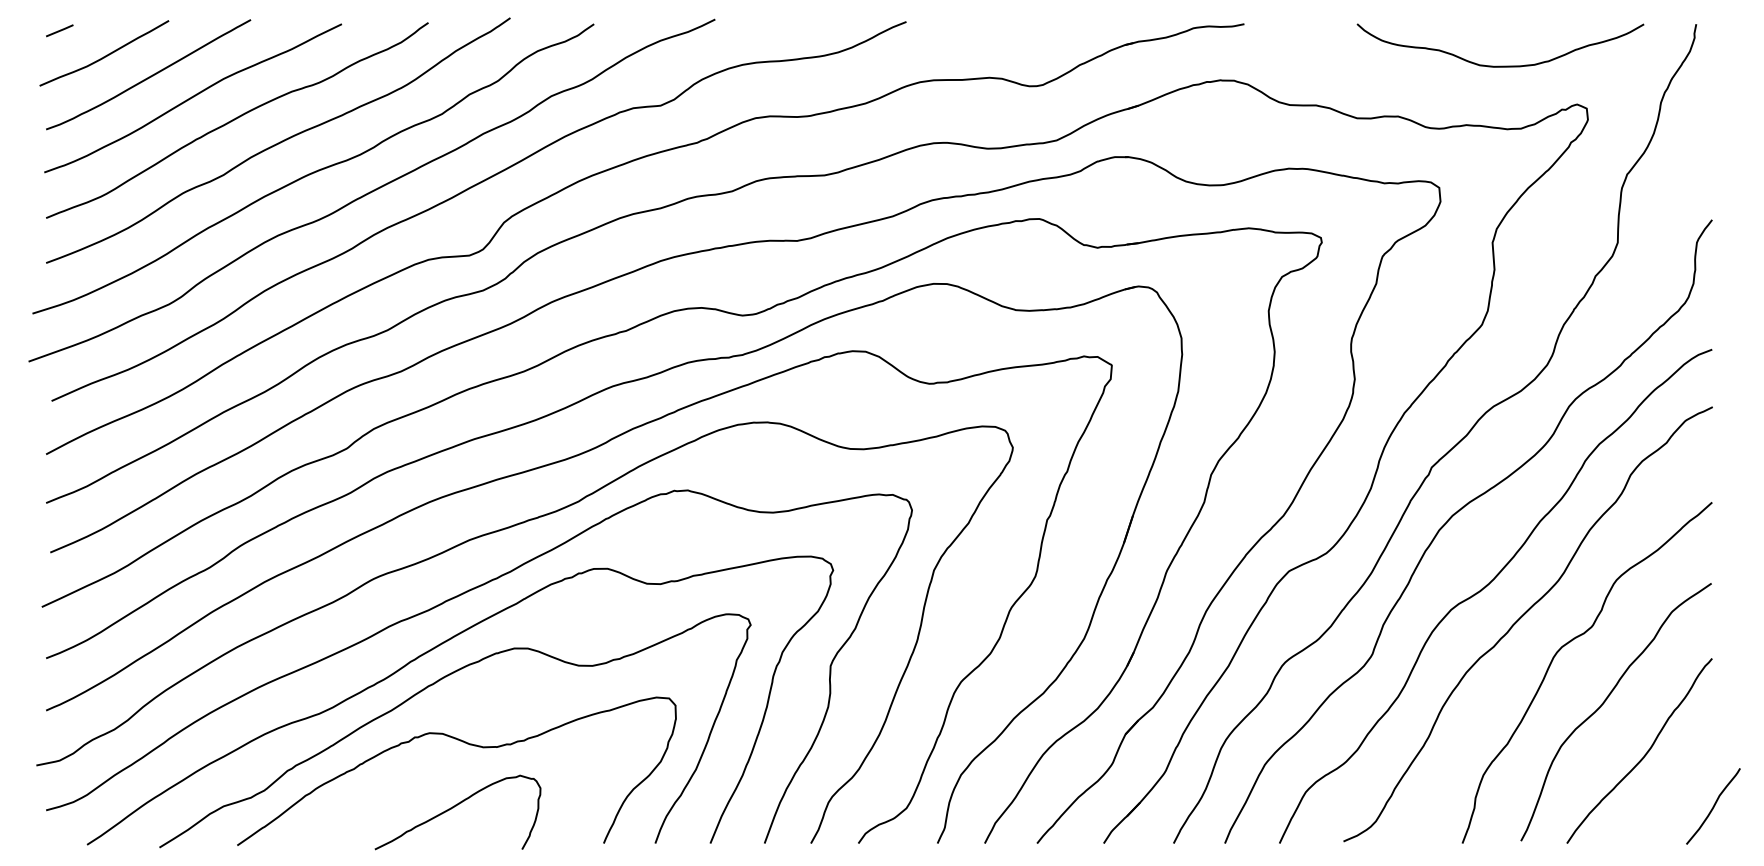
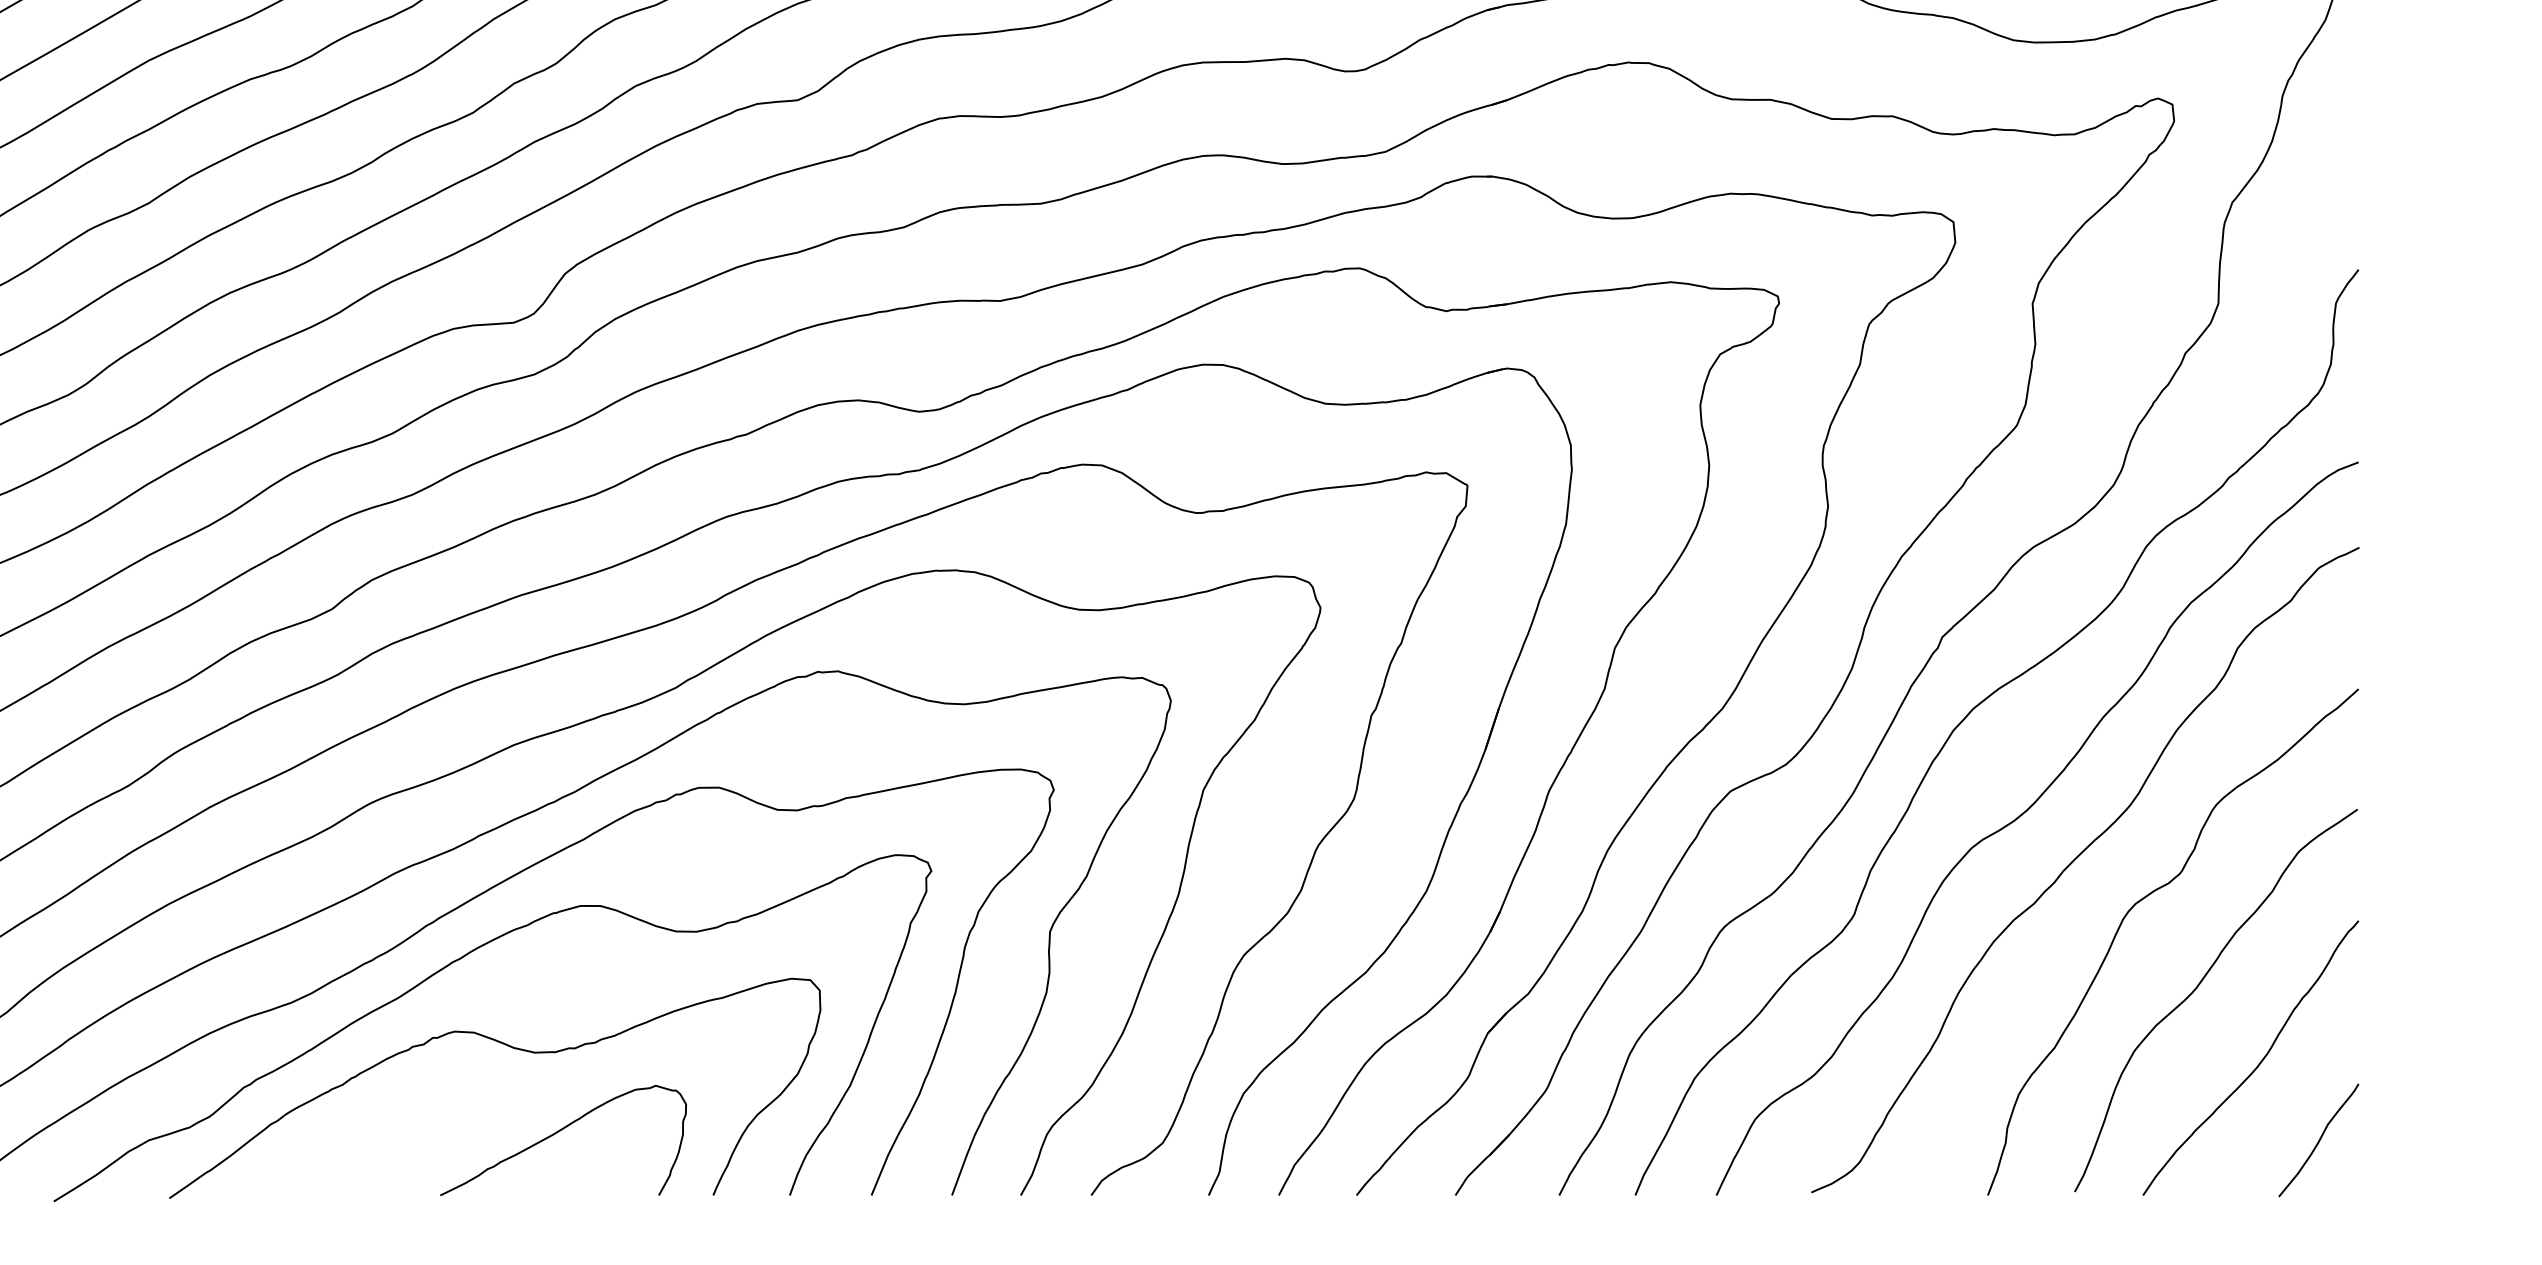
curve: (1713, 806) -> (2318, 1140), moved
curve: (453, 808) -> (556, 1134), moved

